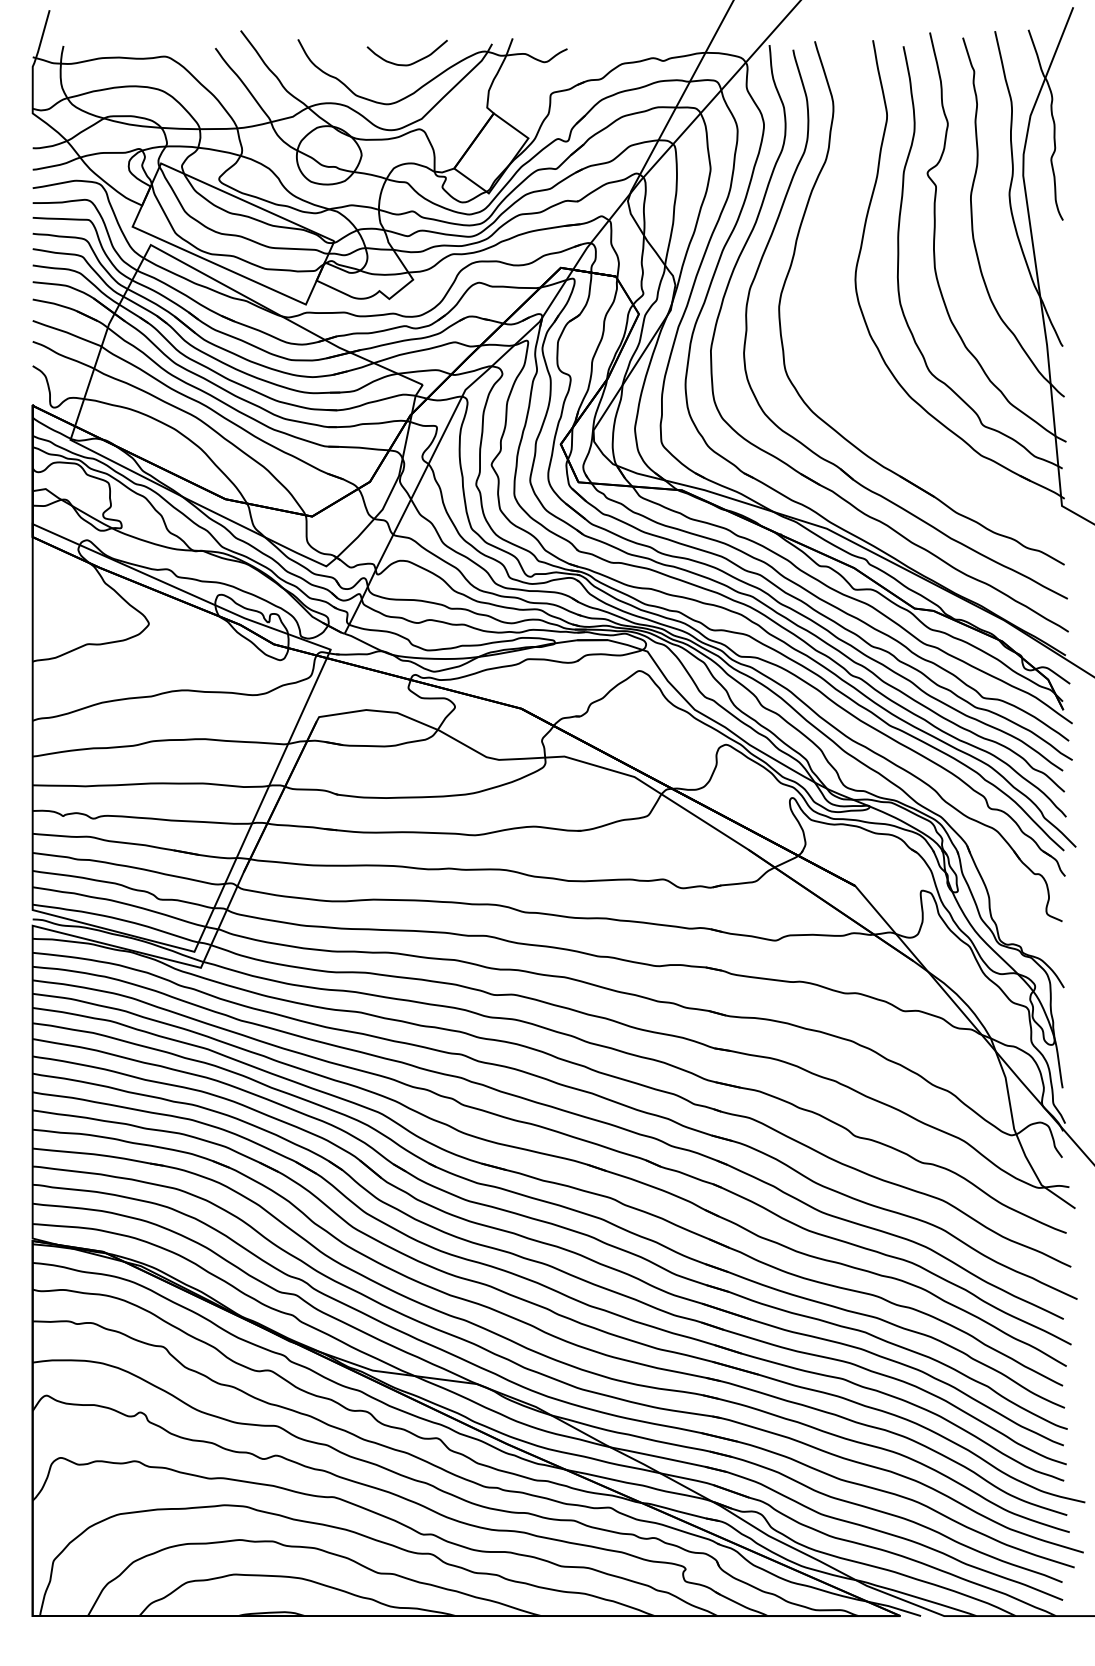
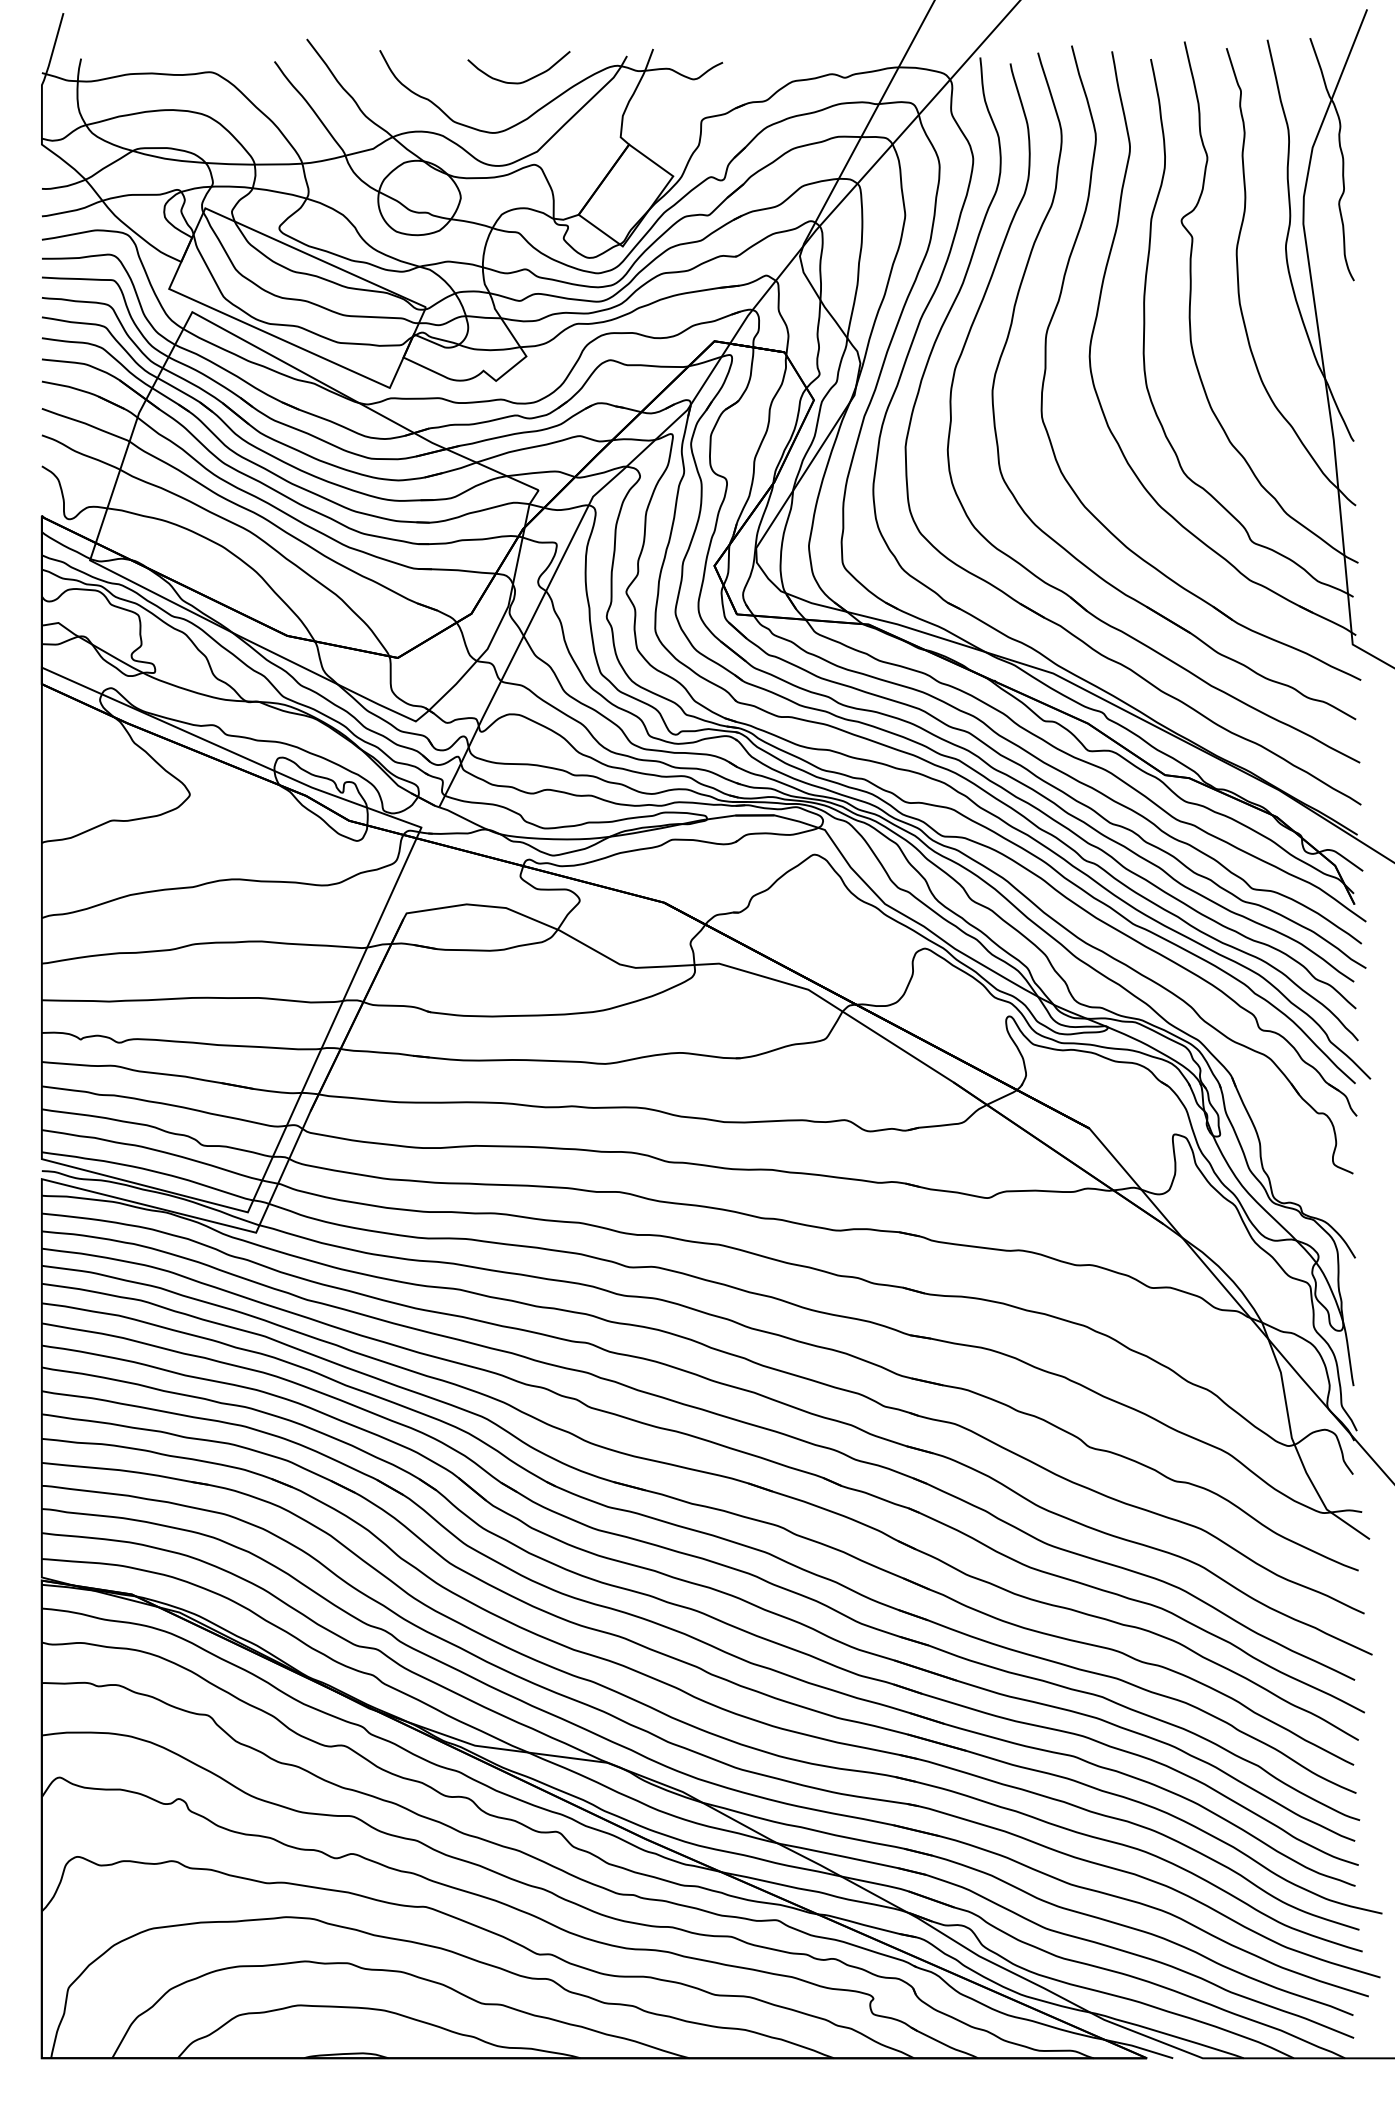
part: (830, 241) -> (1057, 307), added

